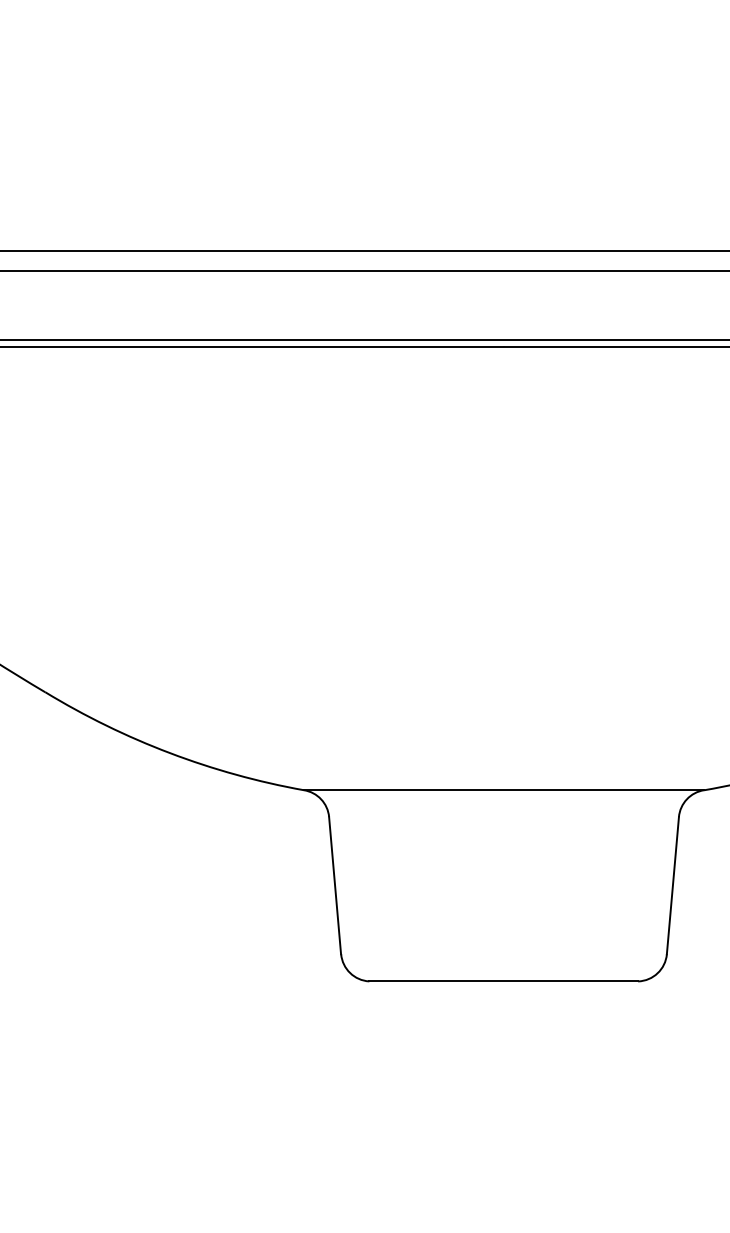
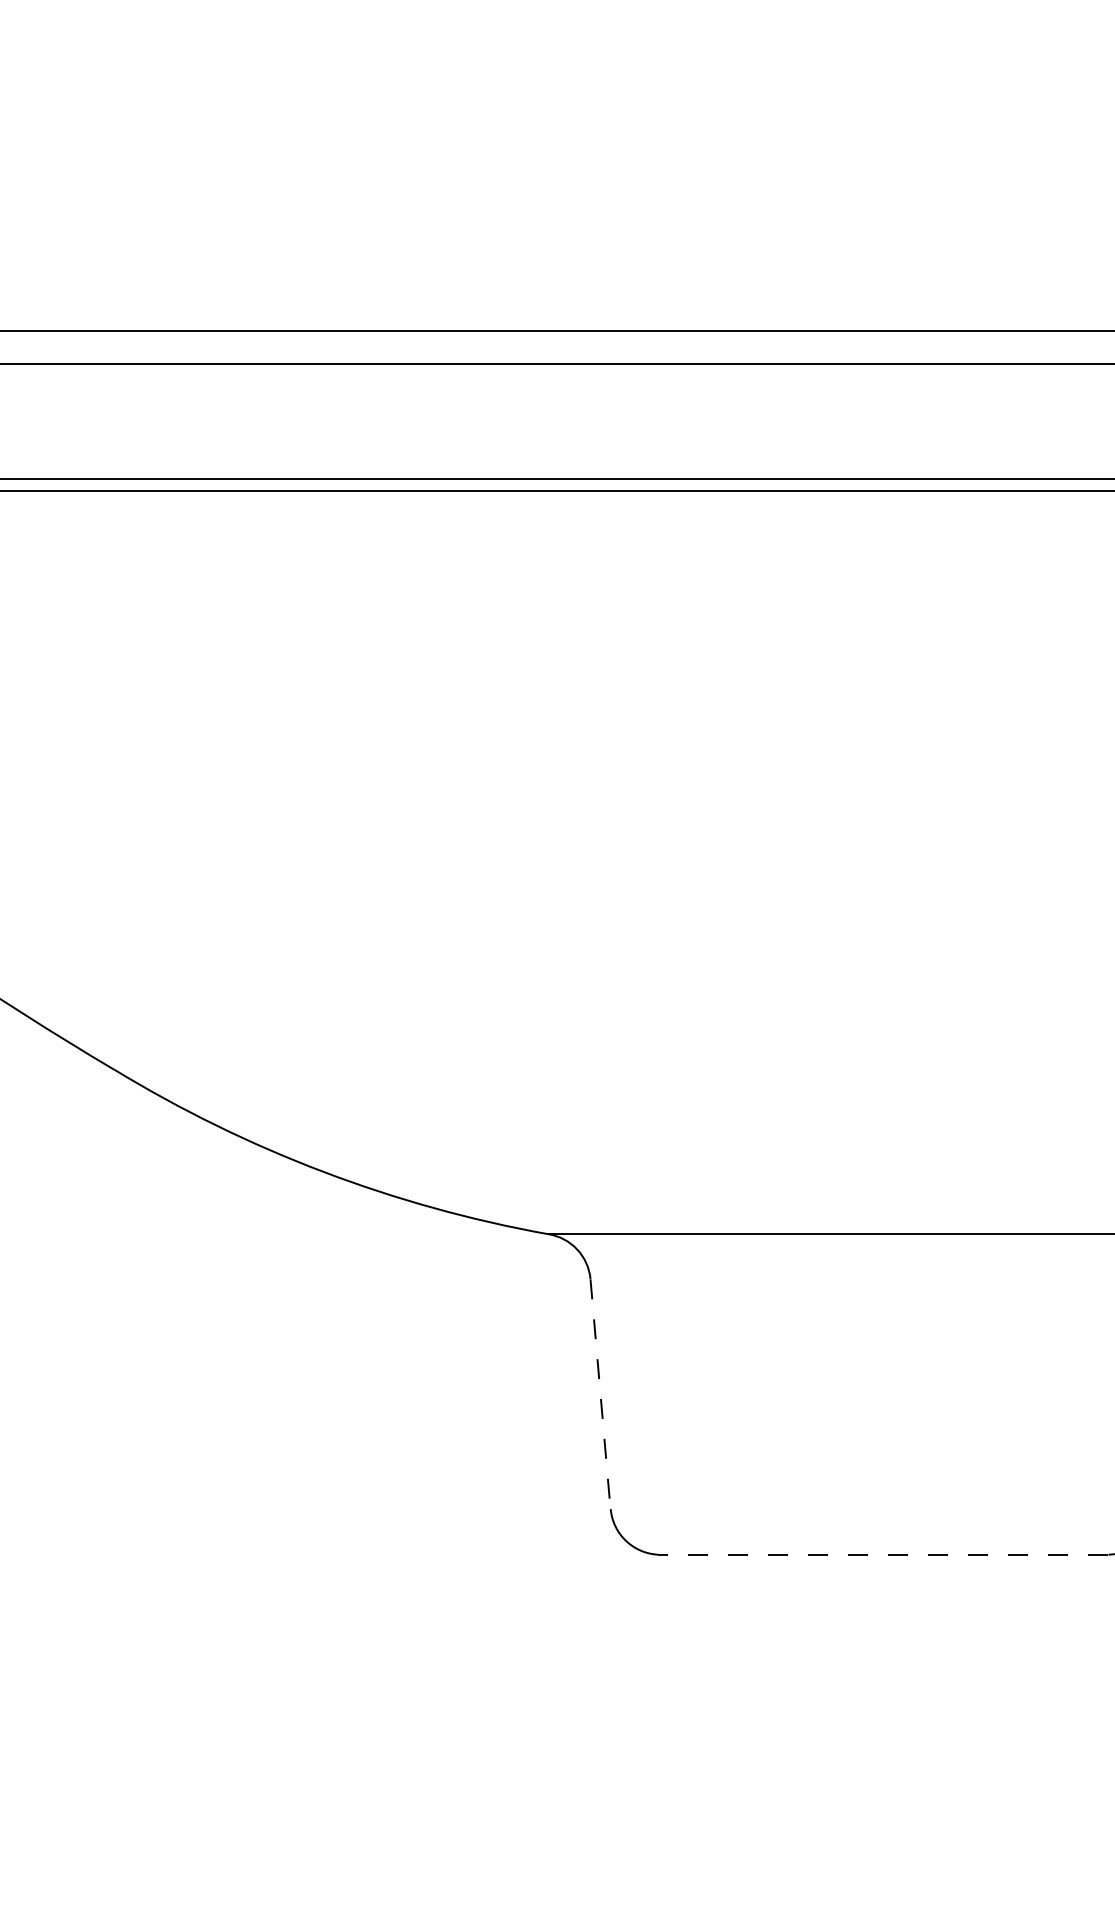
line: (335, 885) -> (601, 1393), solid -> dashed
line: (503, 981) -> (882, 1554), solid -> dashed

